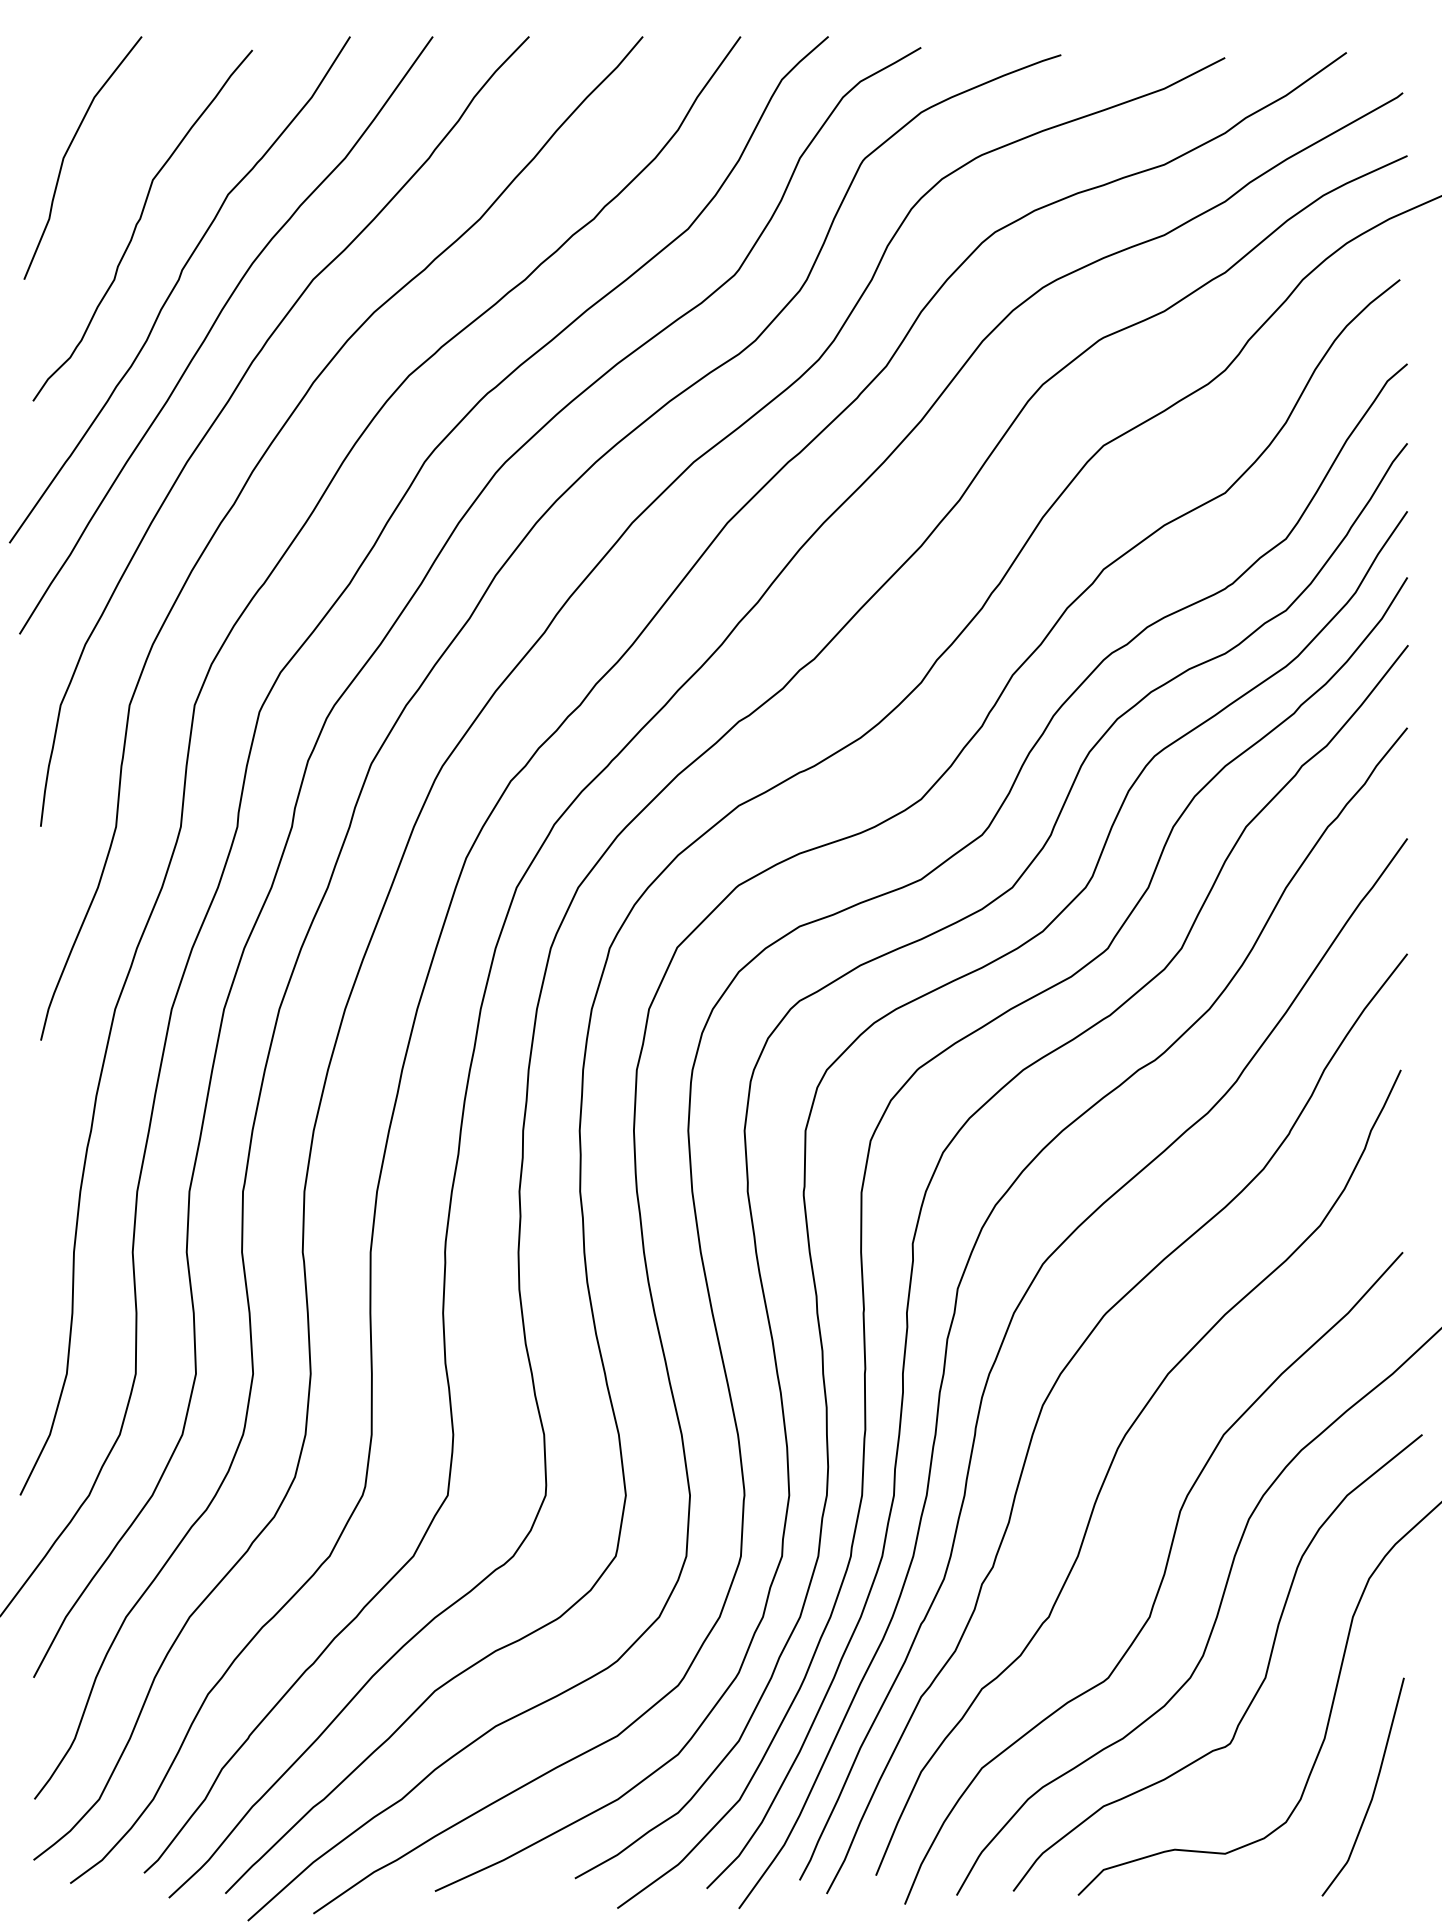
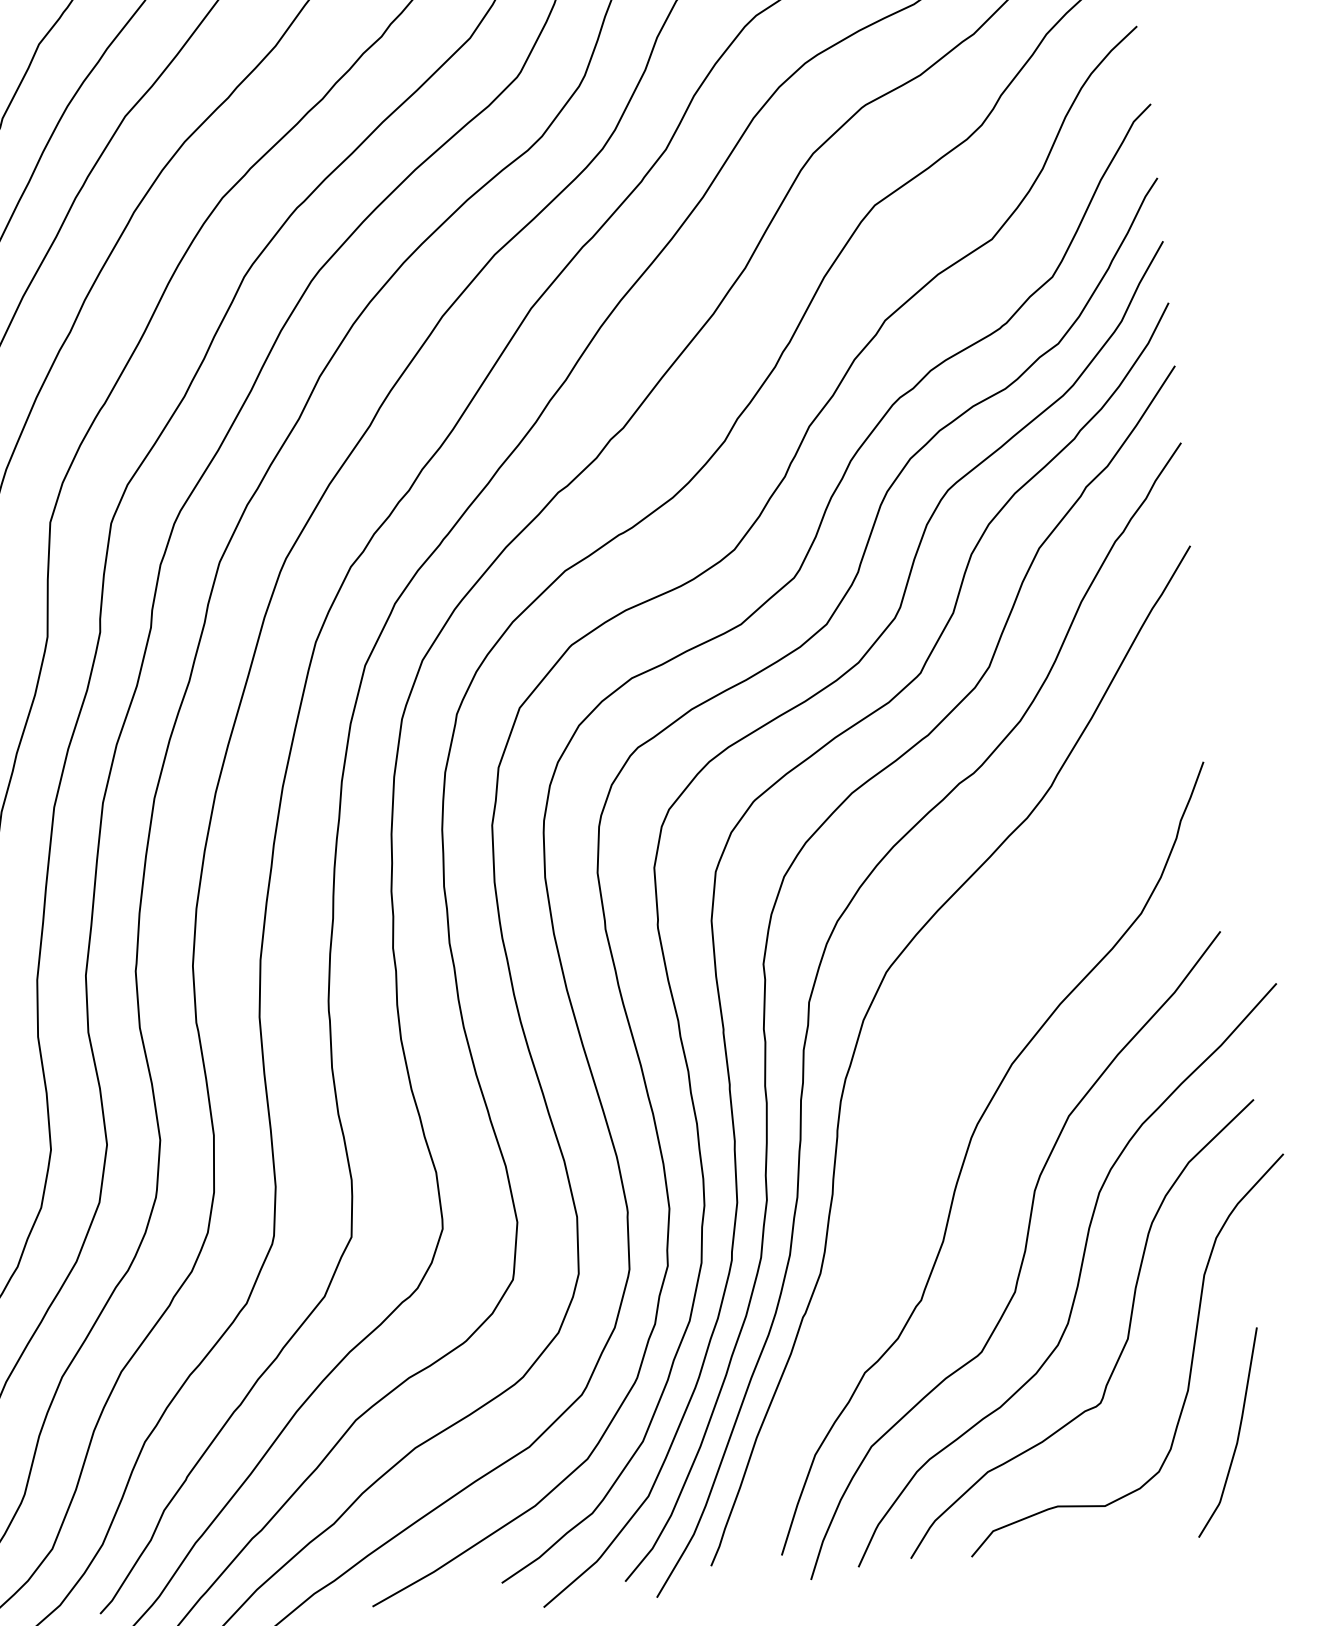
curve: (1055, 1385) -> (908, 1084), removed

